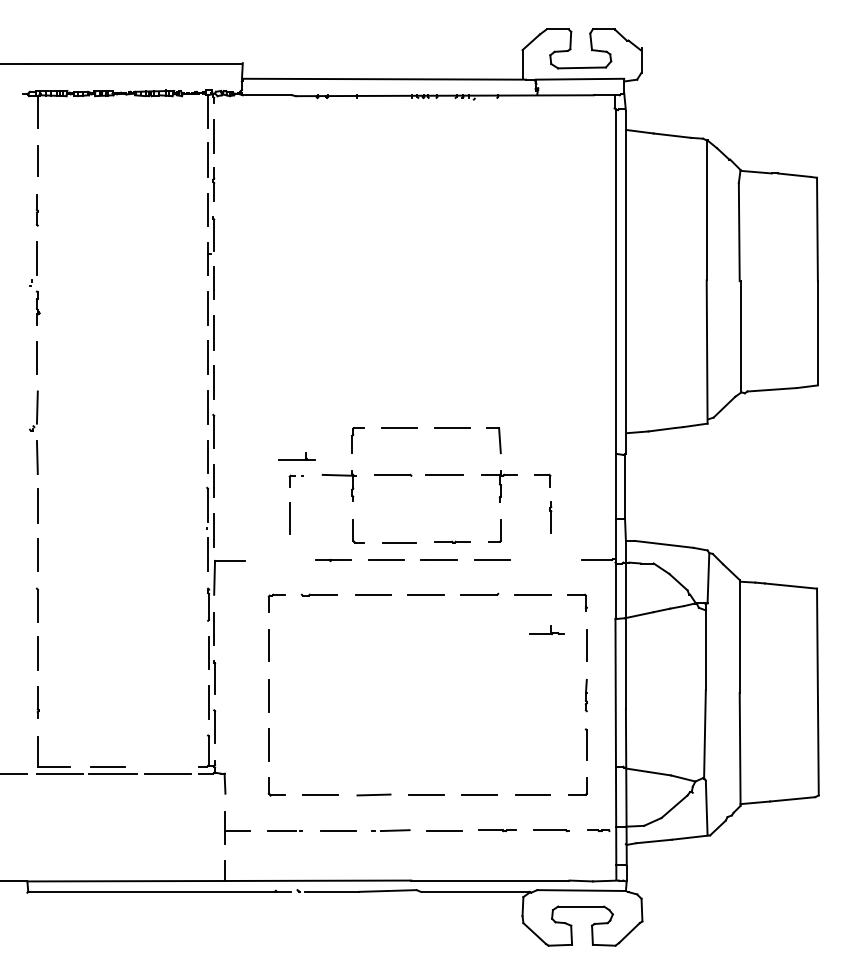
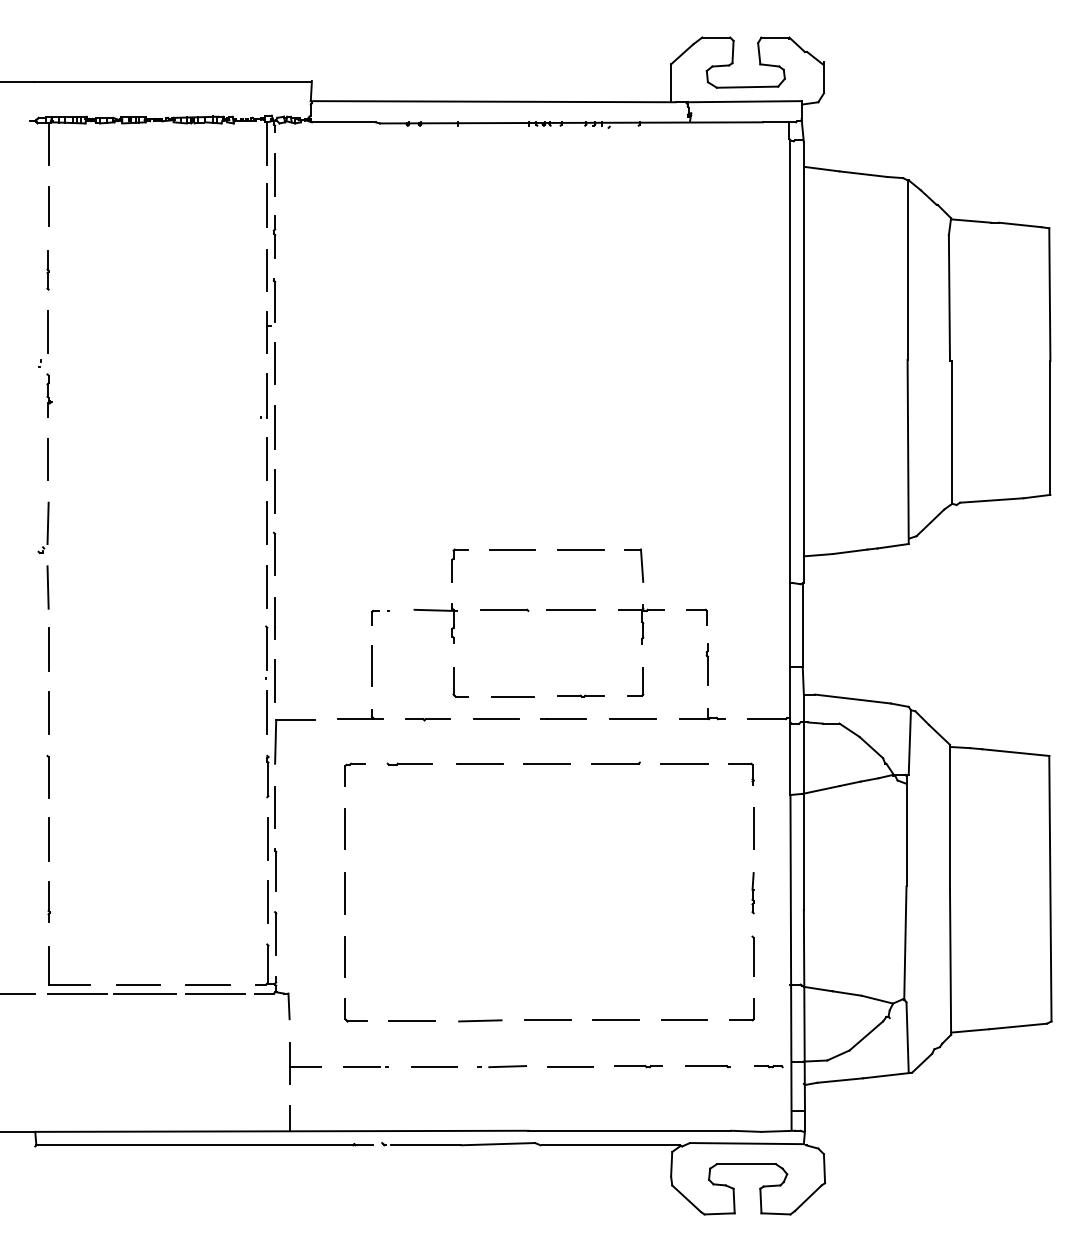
part: (297, 456) -> (360, 714), moved
part: (546, 630) -> (702, 714), moved
line: (161, 766) -> (207, 984), added

